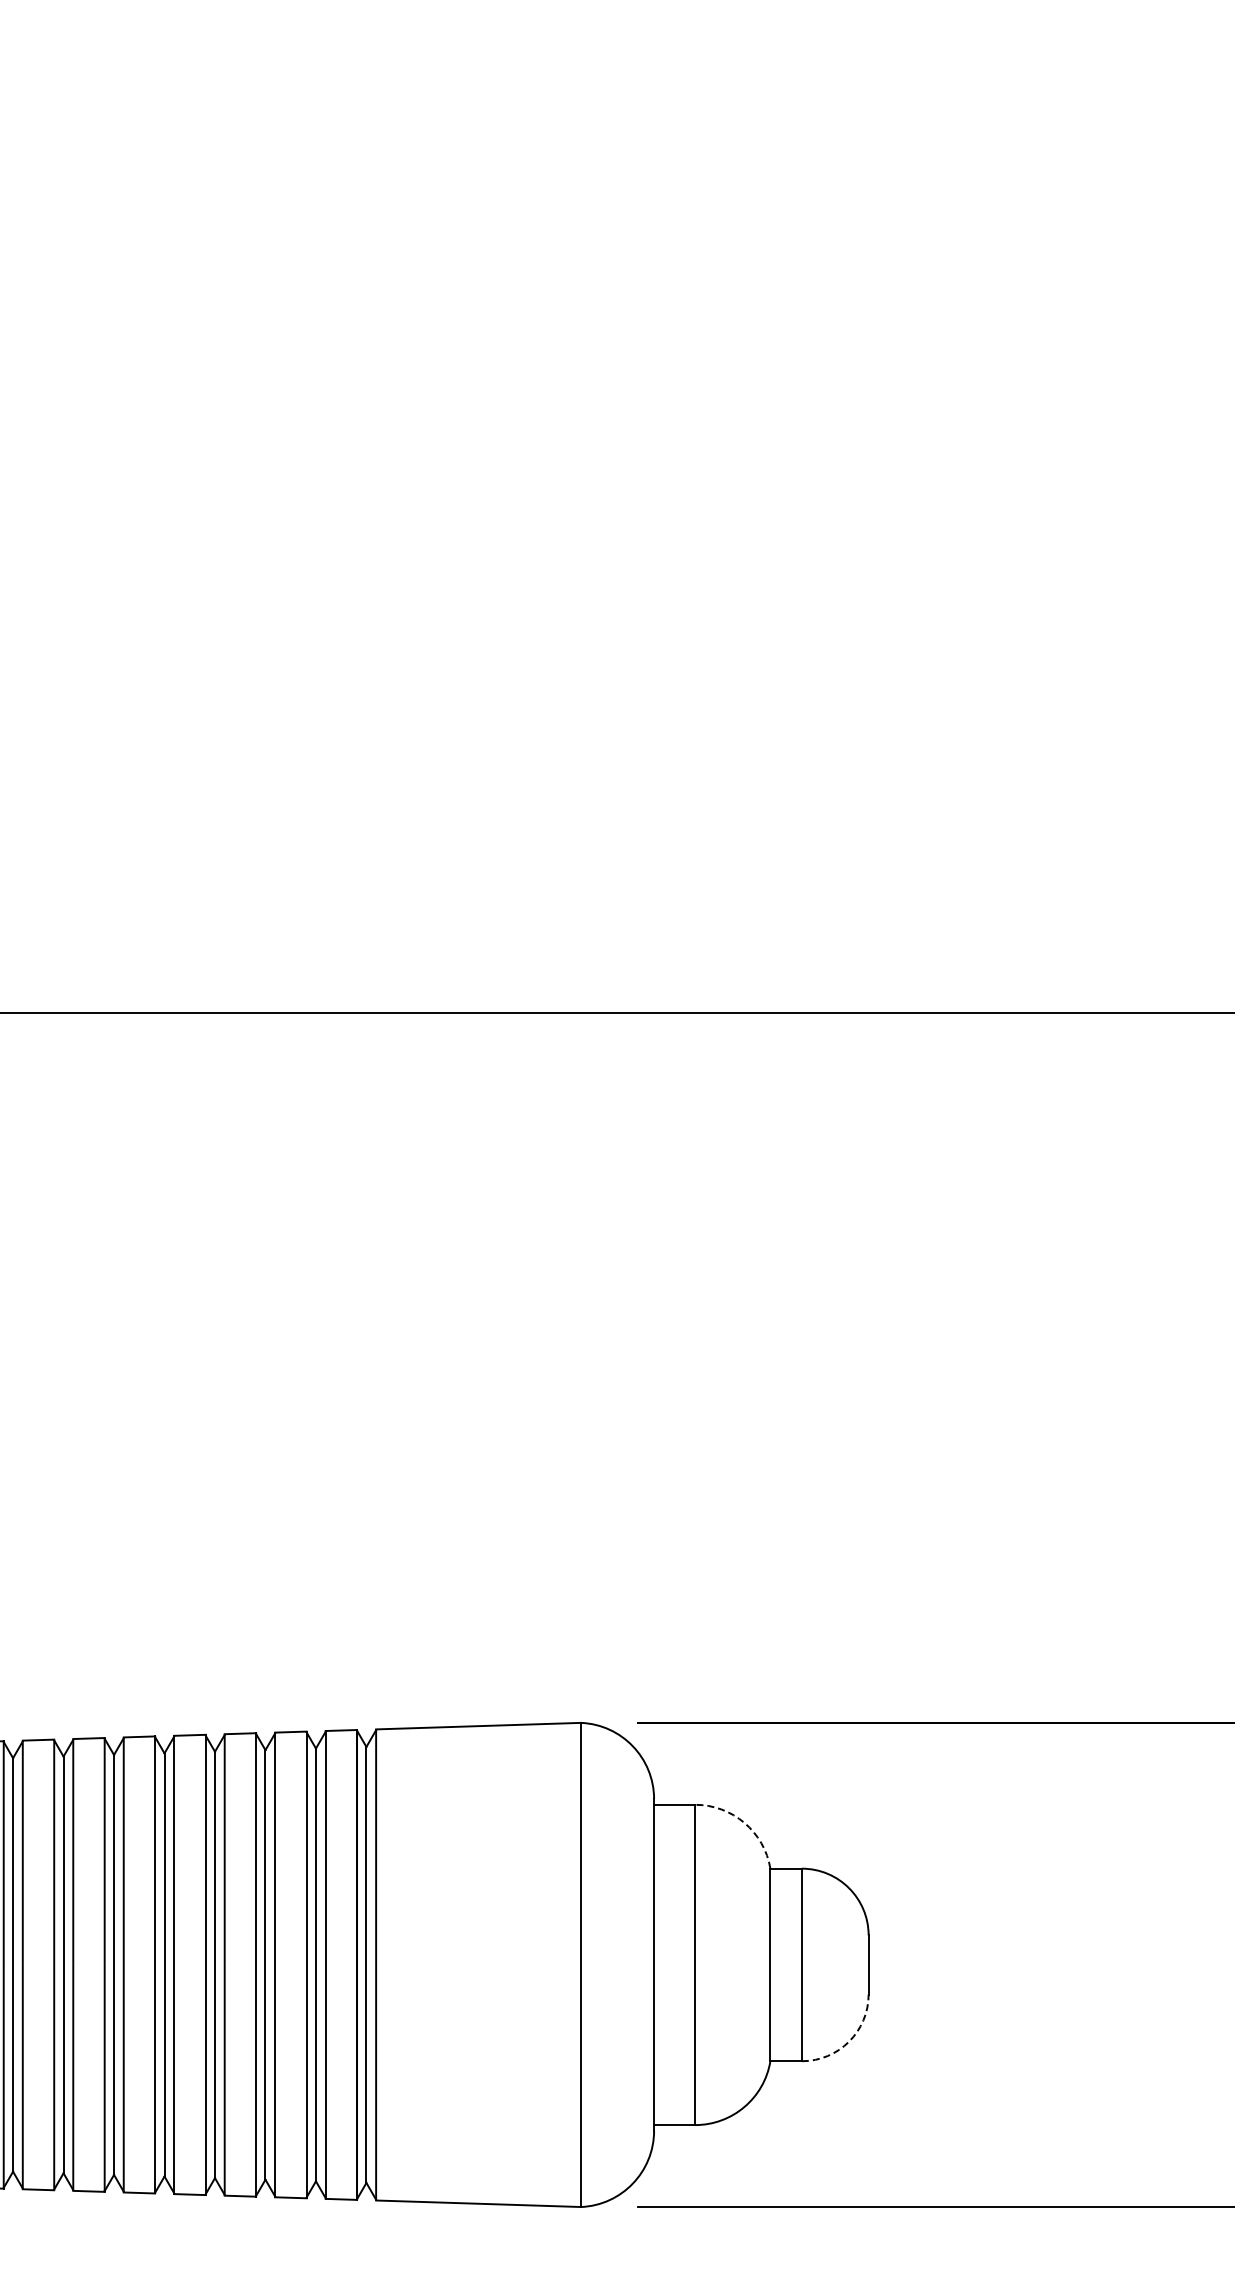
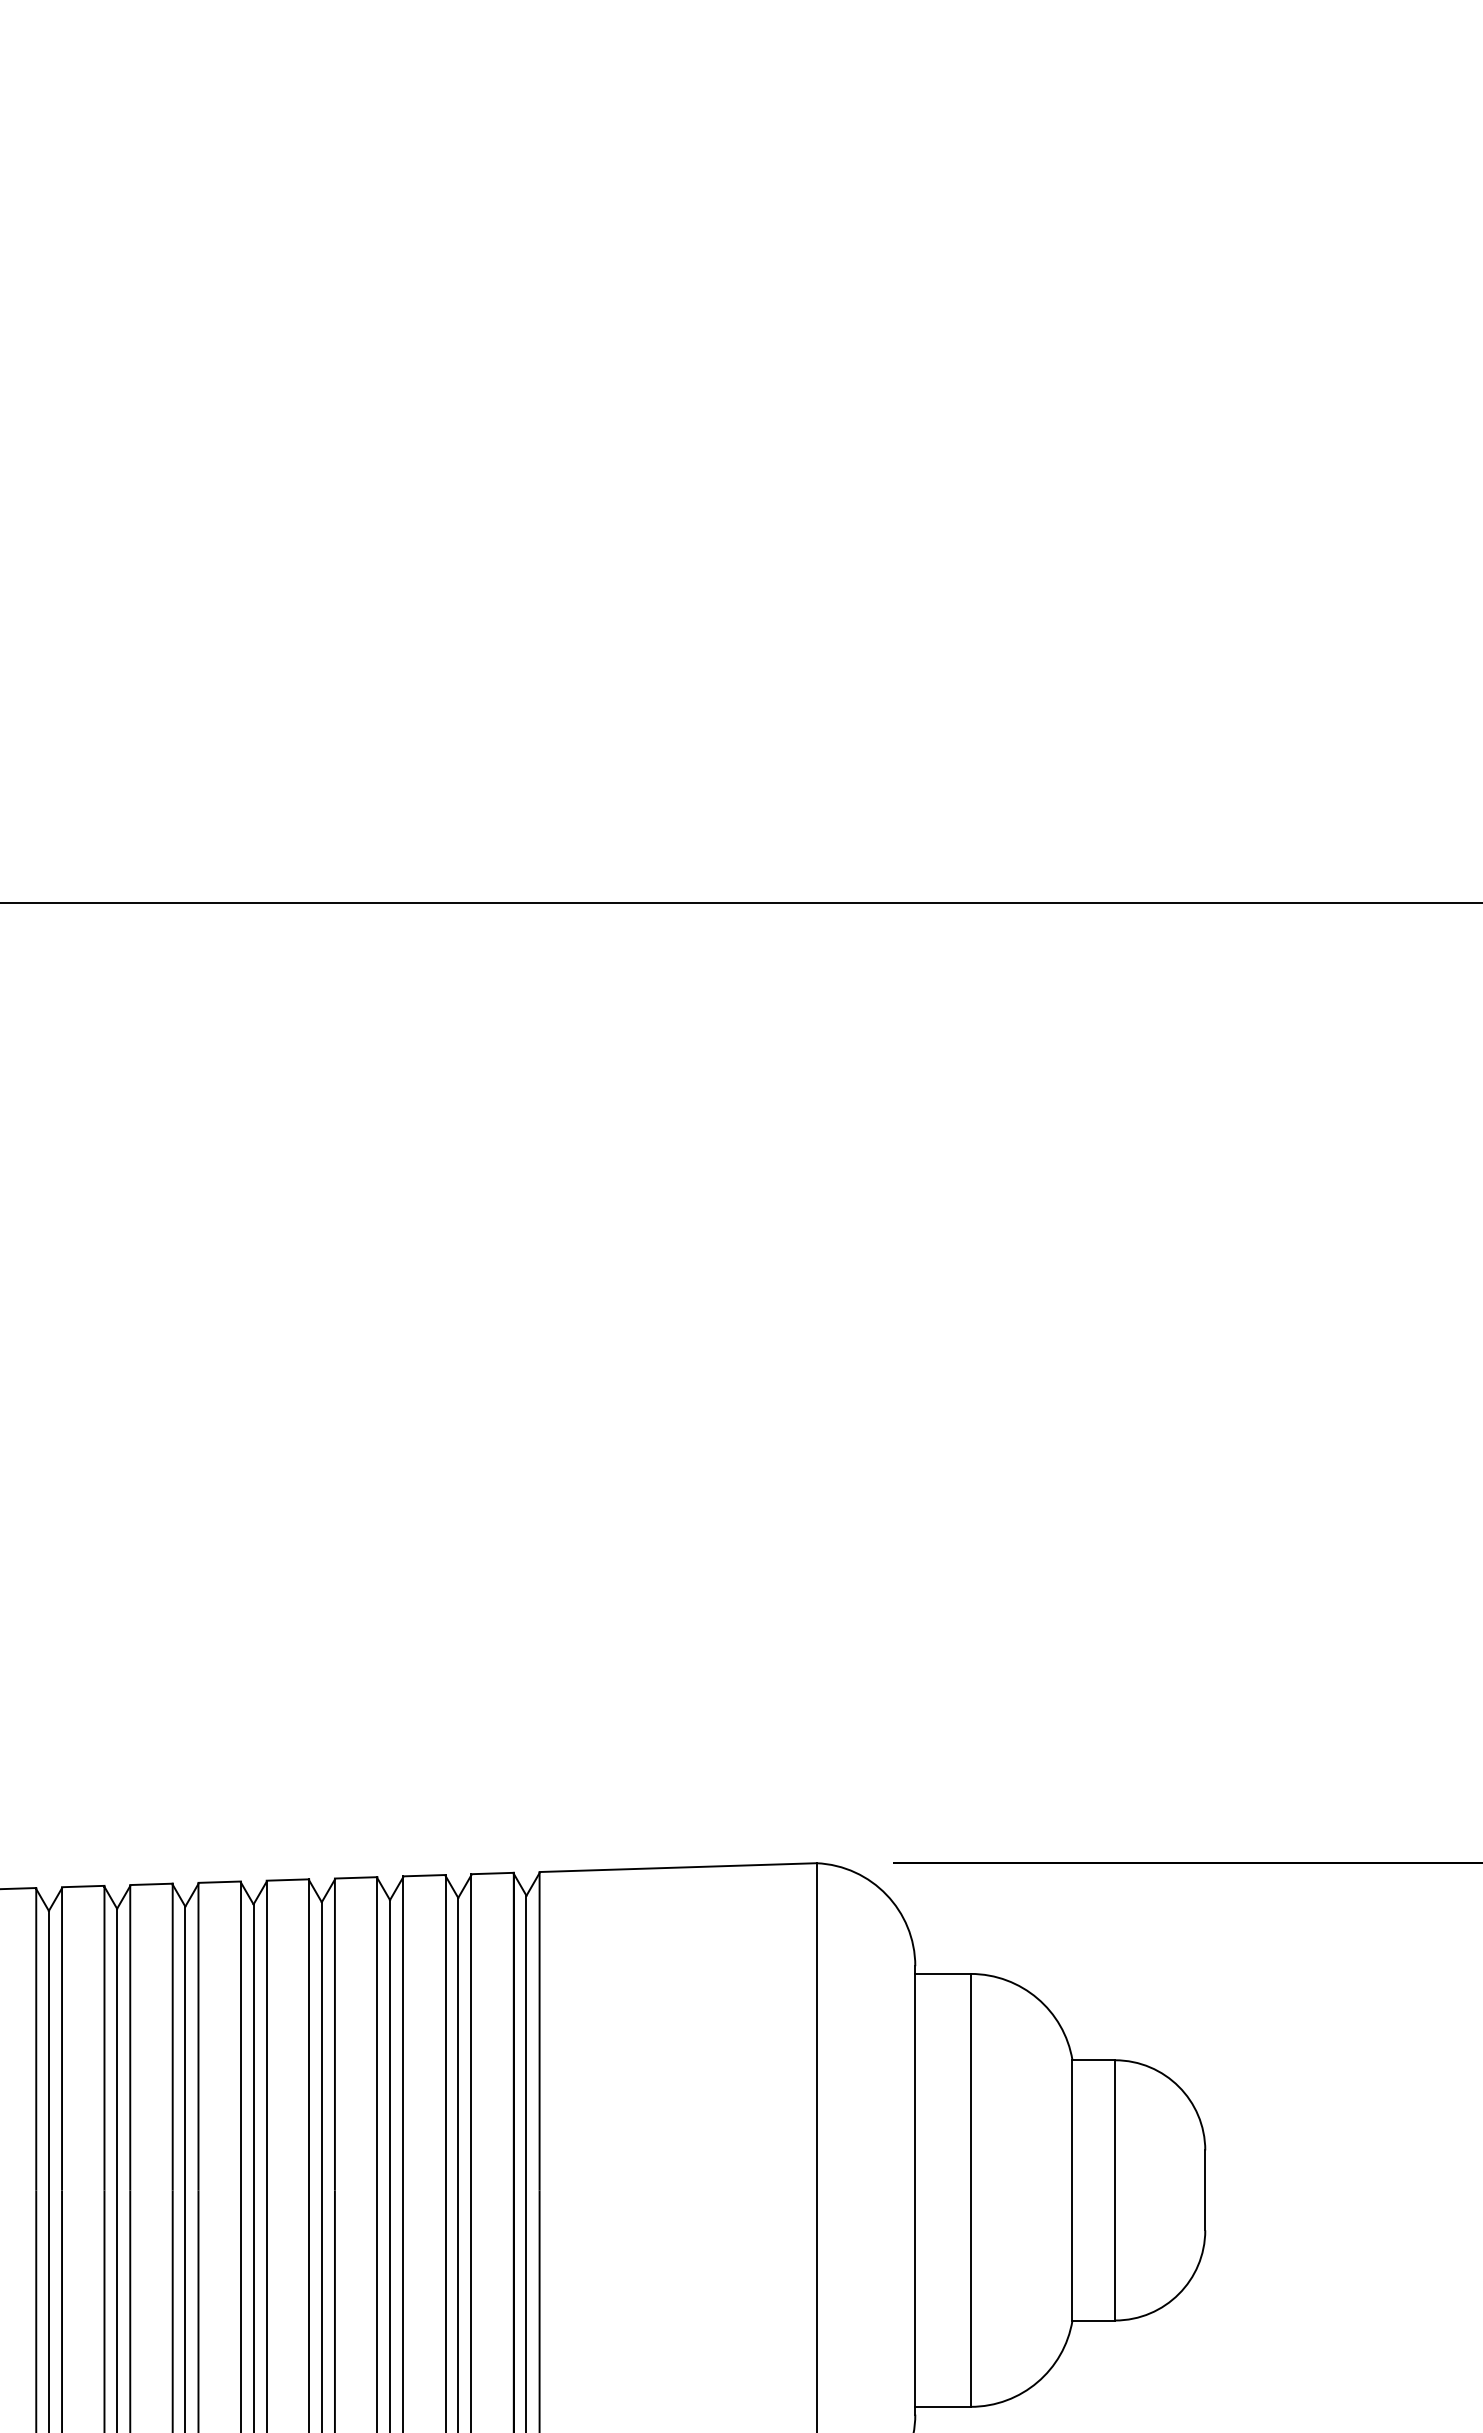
arc: (744, 1822) -> (1037, 1997), dashed -> solid
arc: (849, 2041) -> (1179, 2293), dashed -> solid

